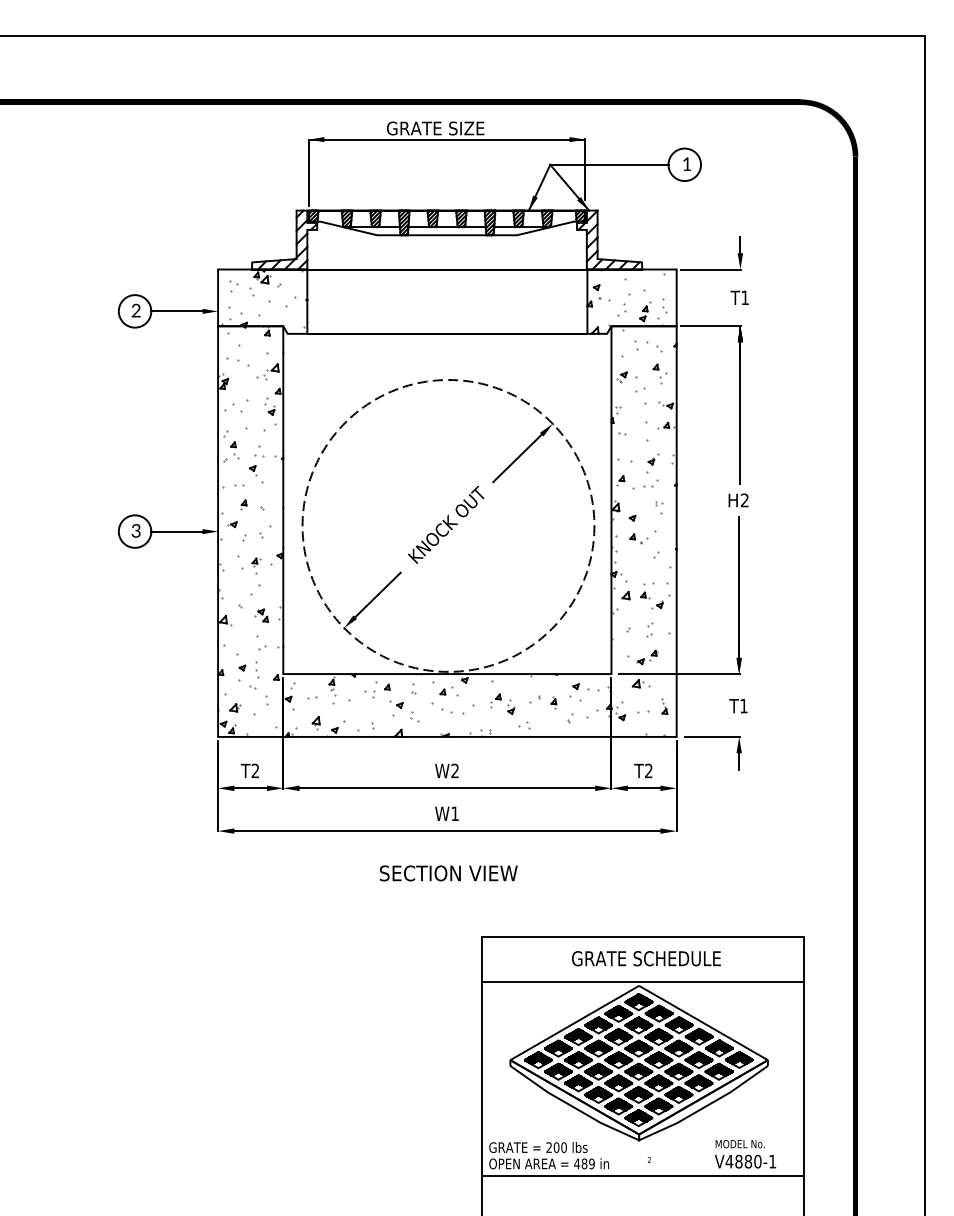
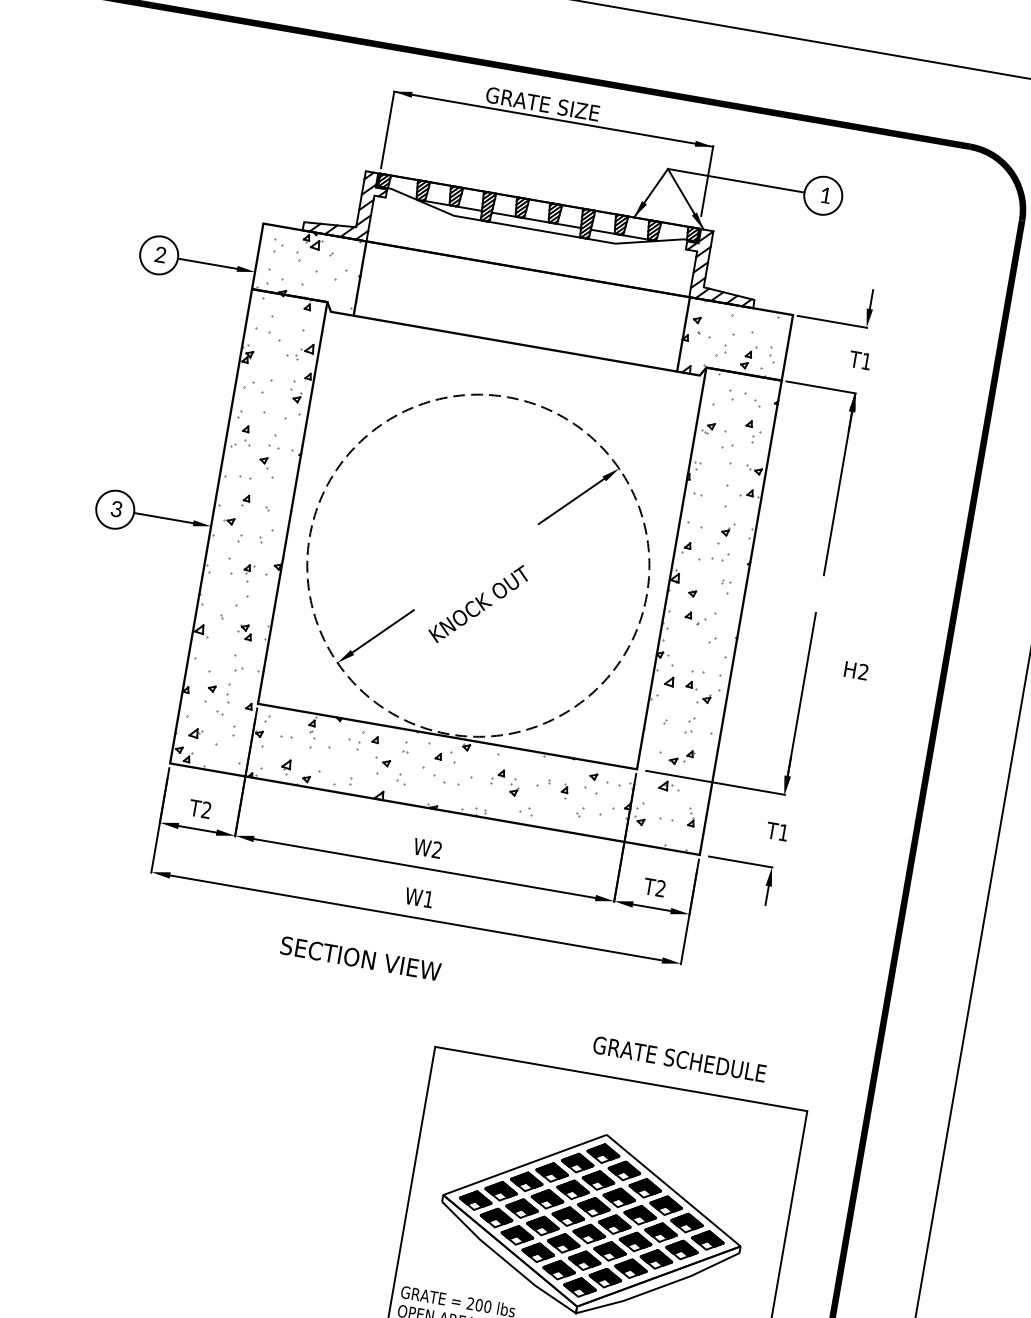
text: (738, 500) -> (856, 670), moved
text: (446, 524) -> (478, 603), moved
text: (448, 873) -> (360, 958), moved
text: (646, 958) -> (679, 1059), moved
line: (643, 982) -> (612, 1131), removed

